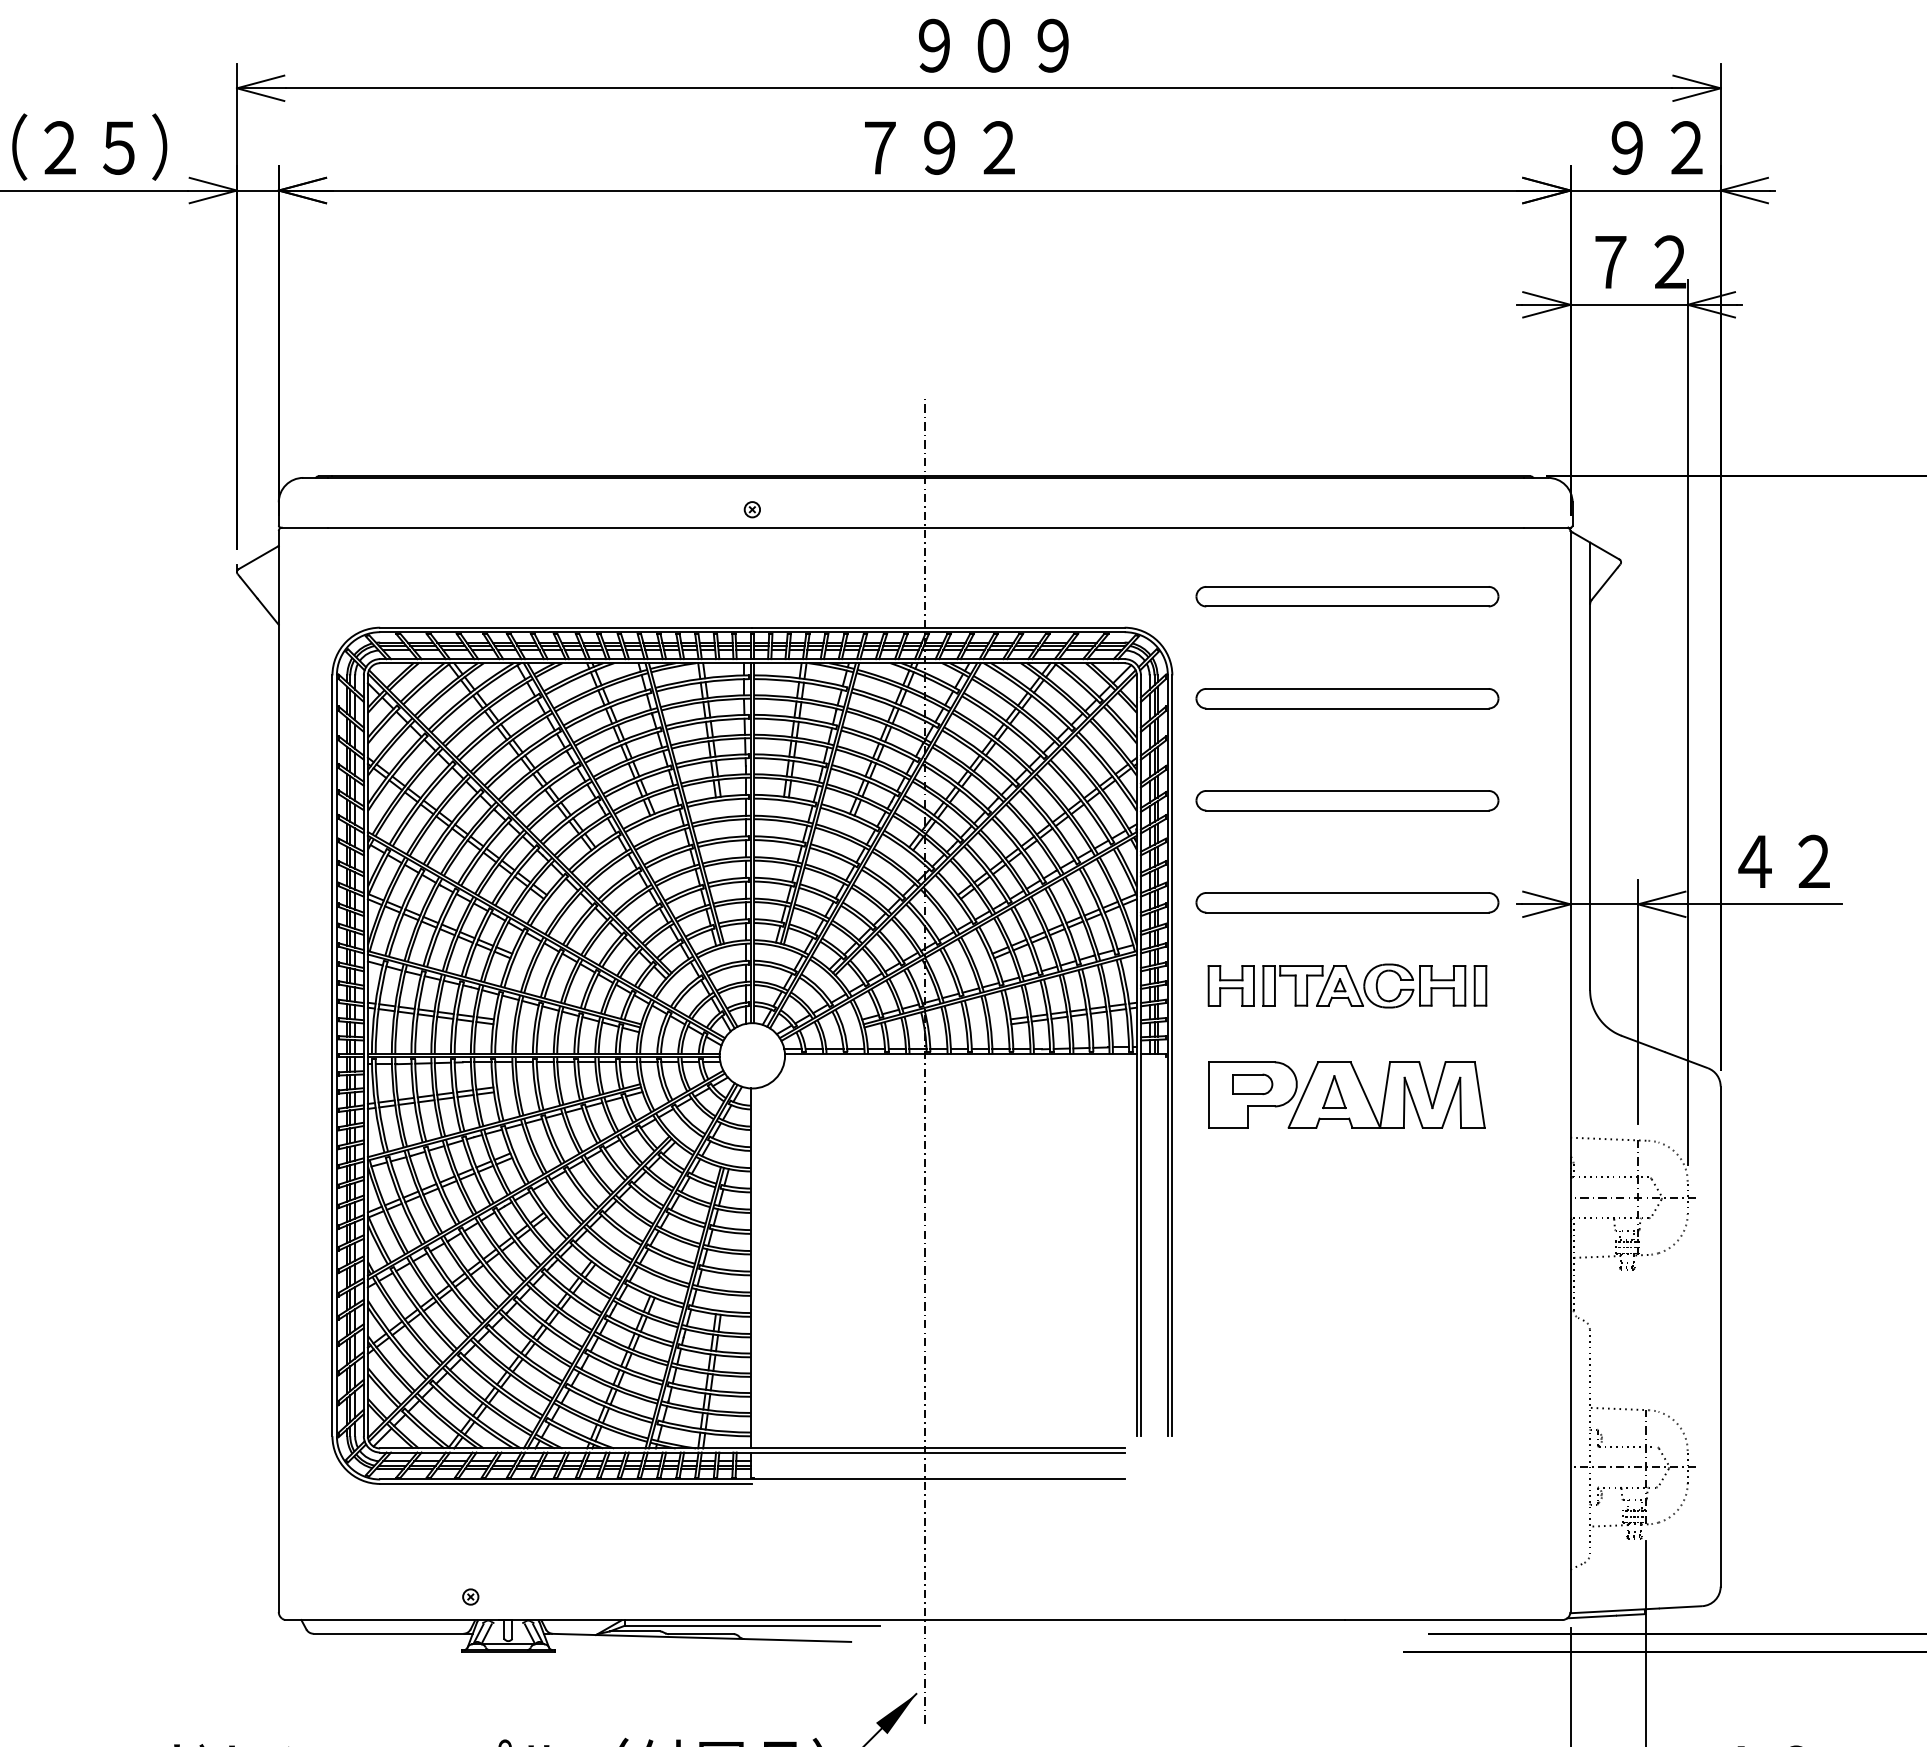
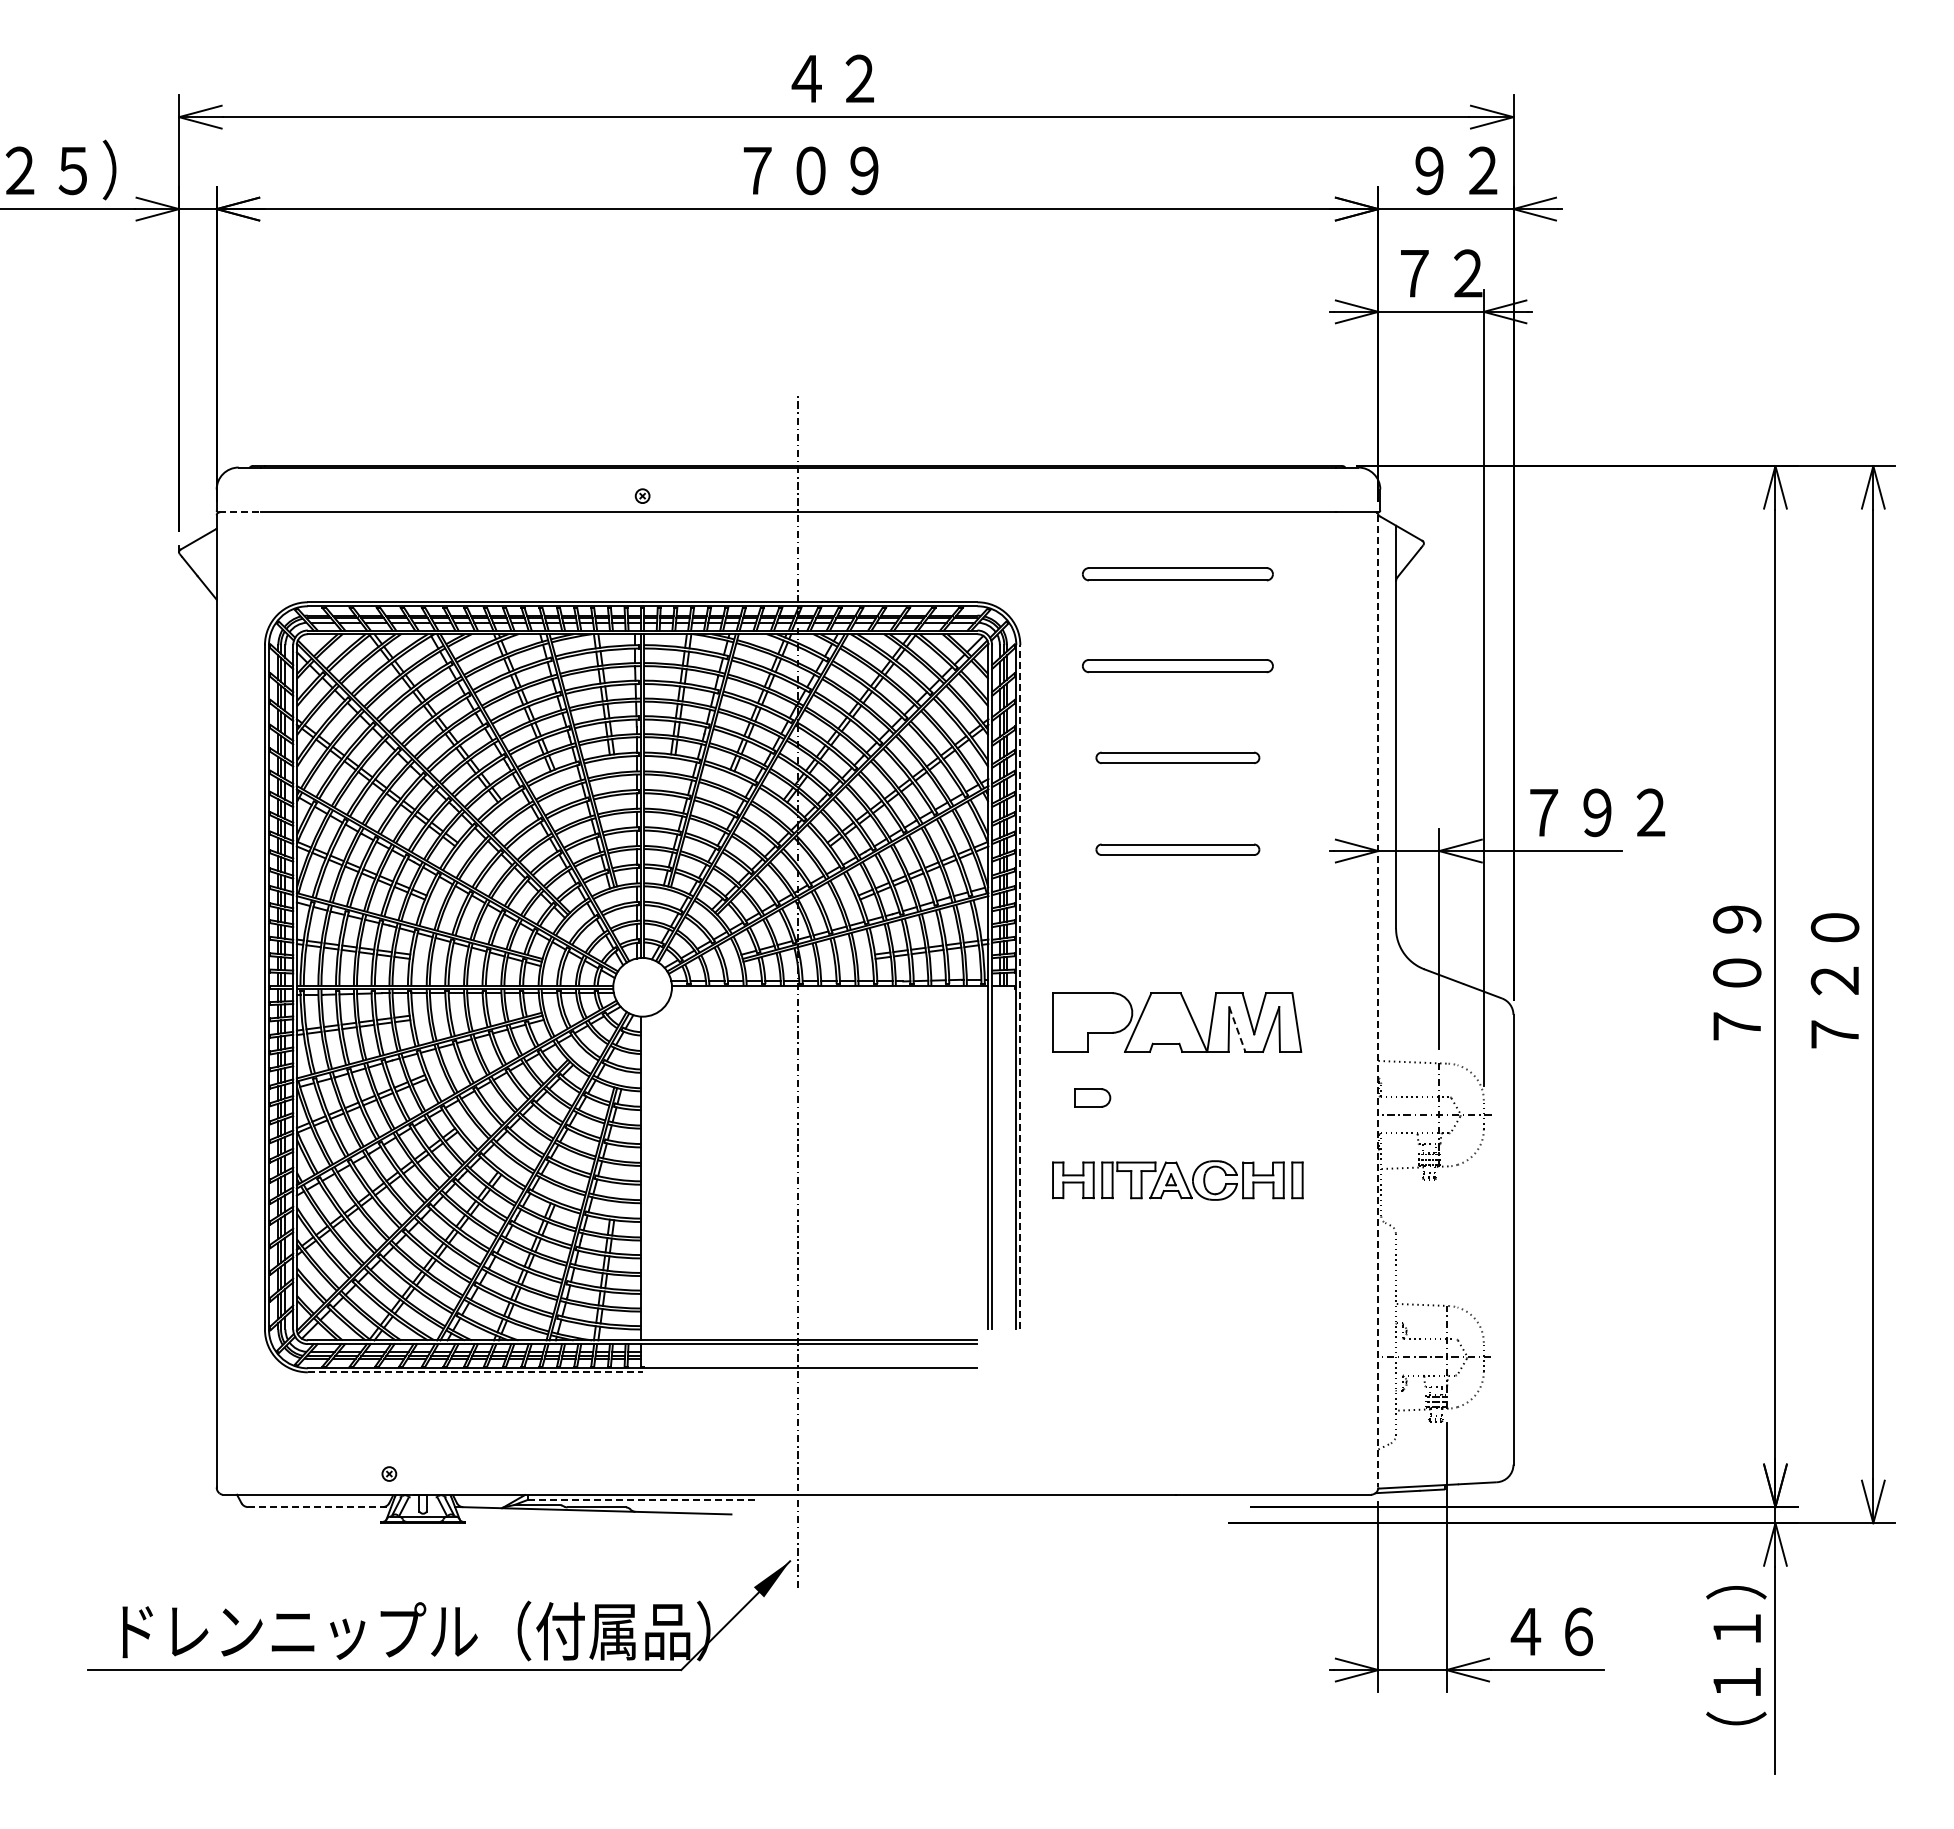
text: (993, 45) -> (859, 78), ９０９ -> ４２
text: (969, 147) -> (837, 170), ７９２ -> ７０９
line: (305, 527) -> (240, 512), solid -> dashed
part: (1347, 595) -> (1177, 573), size x0.7
part: (1347, 698) -> (1177, 665), size x0.7
part: (1347, 800) -> (1177, 757), size x0.6
text: (1814, 861) -> (1597, 812), ４２ -> ７９２
part: (1347, 902) -> (1177, 849), size x0.6
part: (1347, 985) -> (1177, 1180), moved
line: (1172, 1054) -> (1020, 986), solid -> dashed
line: (1570, 1071) -> (1378, 1001), solid -> dashed
part: (1252, 1083) -> (1092, 1097), moved
part: (1334, 1091) -> (1166, 1019), removed
line: (1413, 1102) -> (1237, 1029), solid -> dashed
line: (566, 1484) -> (475, 1372), solid -> dashed
line: (753, 1625) -> (643, 1499), solid -> dashed
line: (393, 1634) -> (319, 1507), solid -> dashed

